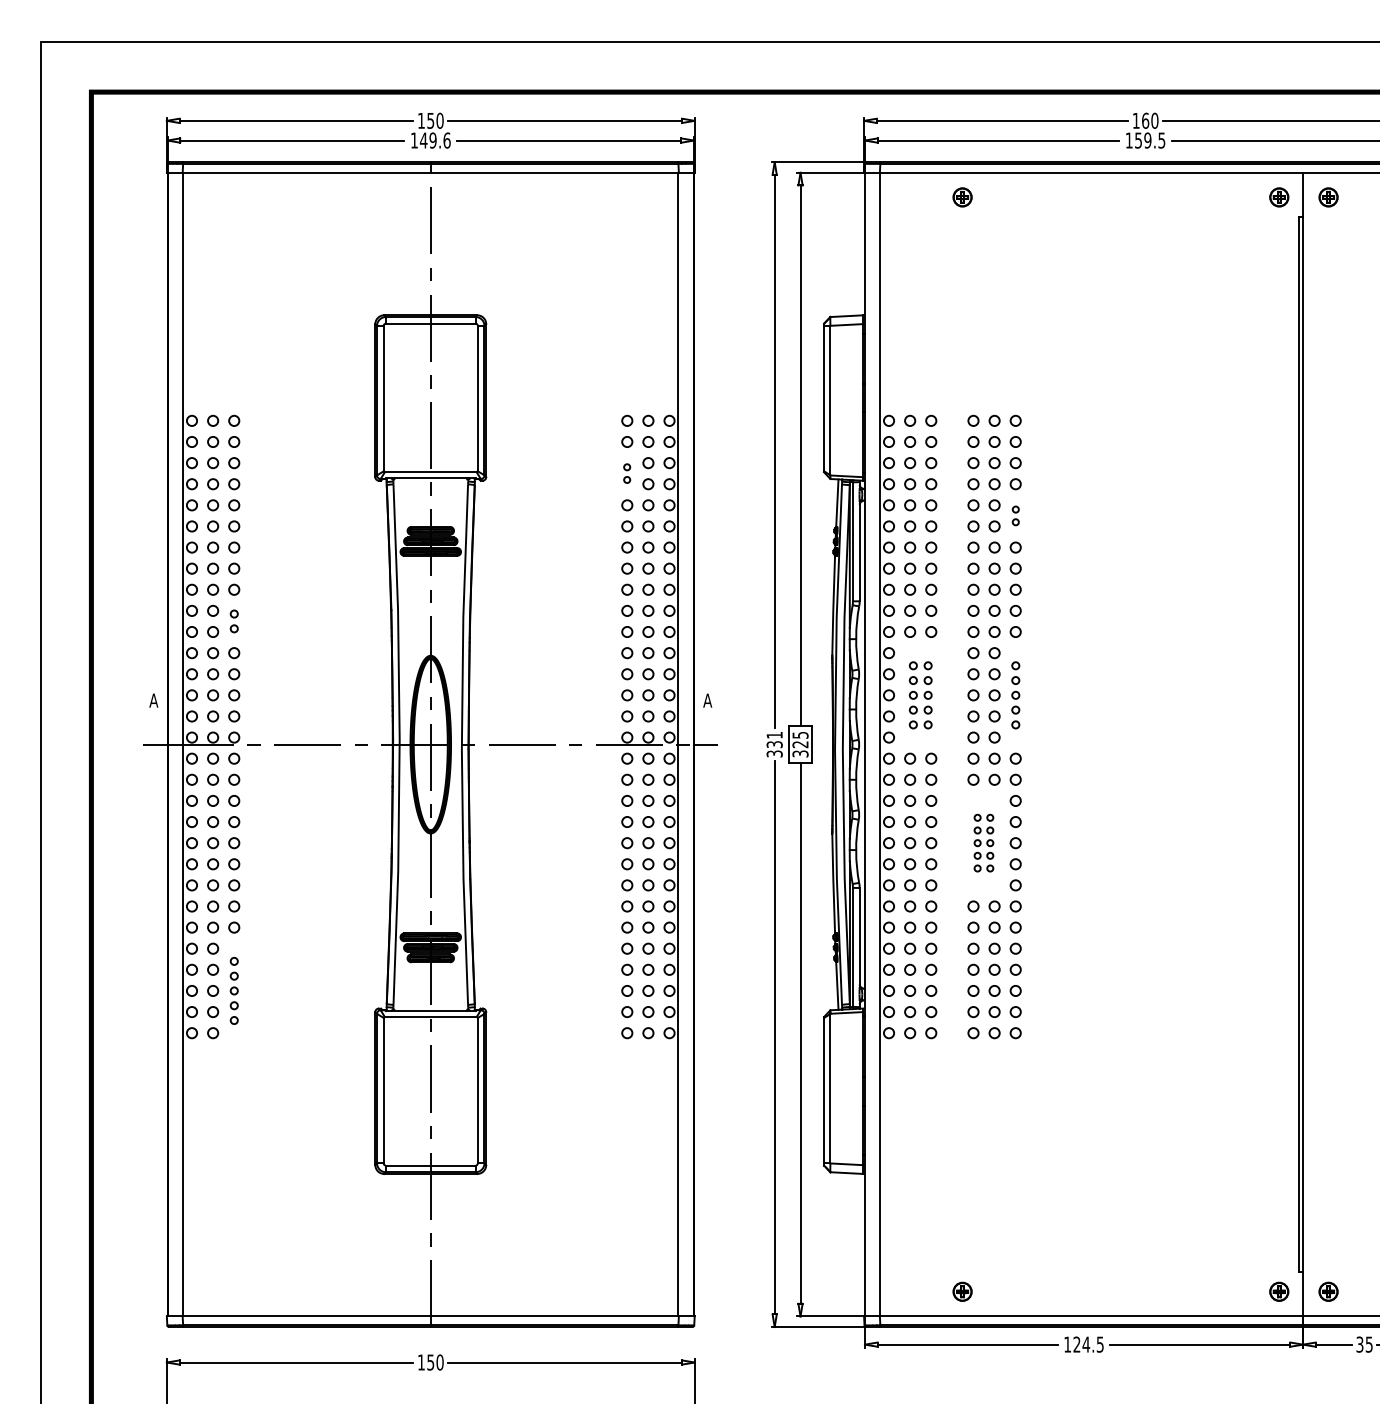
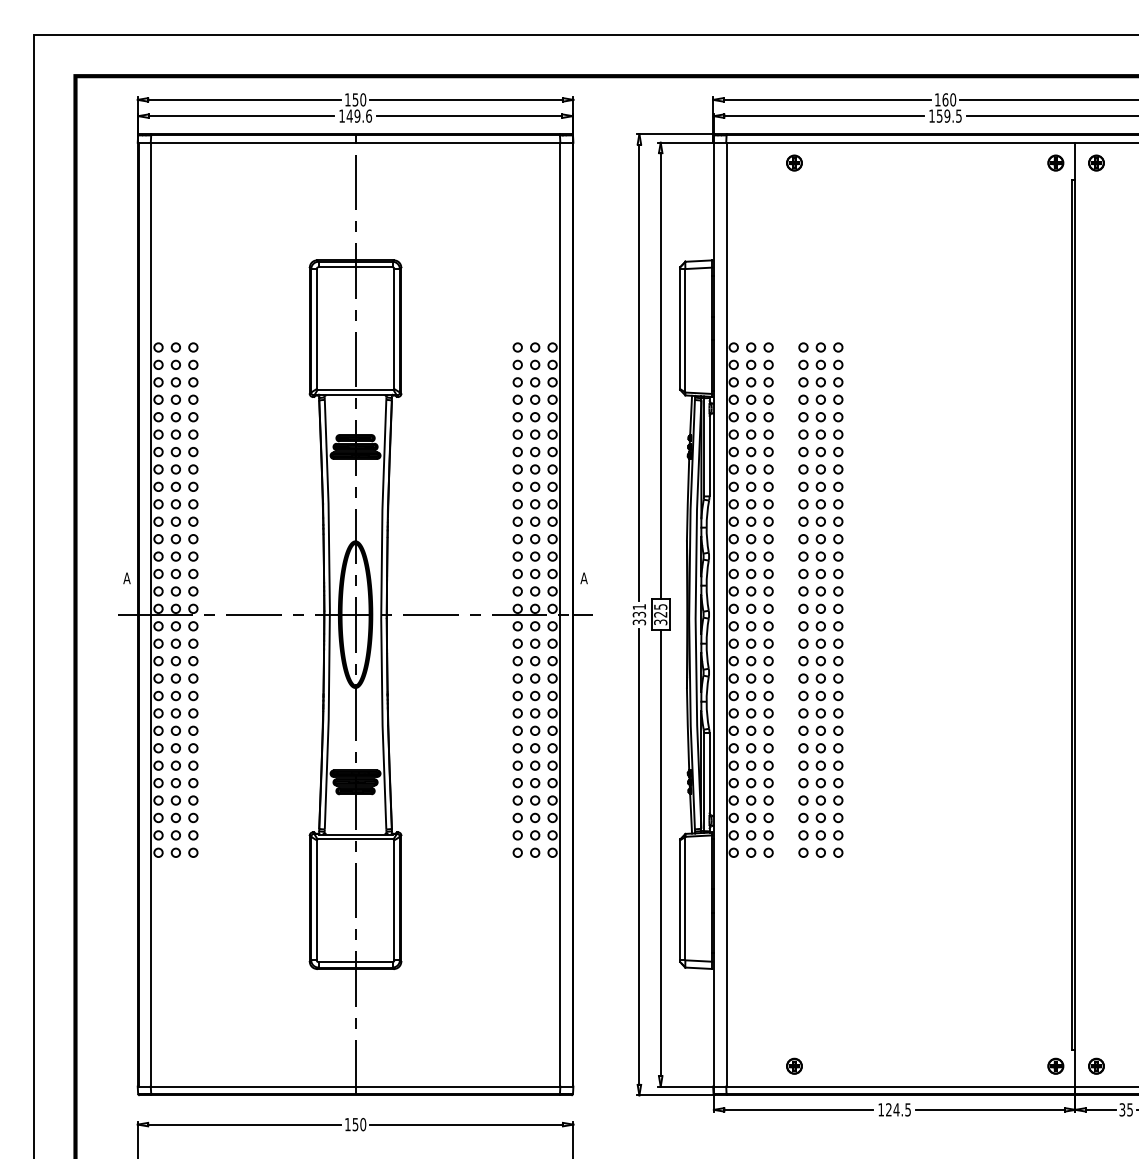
part: (626, 472) -> (517, 390), size x1.67
part: (1015, 515) -> (838, 425), size x1.67
part: (234, 620) -> (193, 512), size x1.43
part: (920, 694) -> (759, 573), size x1.43
part: (1015, 694) -> (838, 573), size x1.43
part: (983, 842) -> (811, 695), size x1.67
part: (234, 990) -> (193, 817), size x1.43

